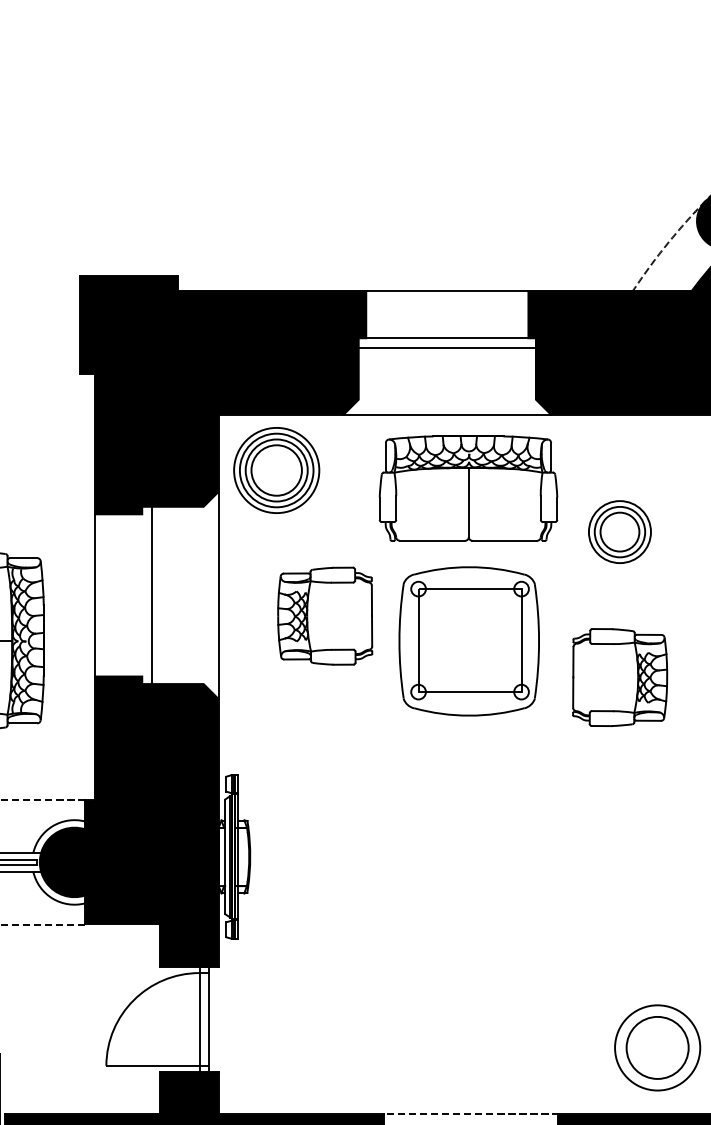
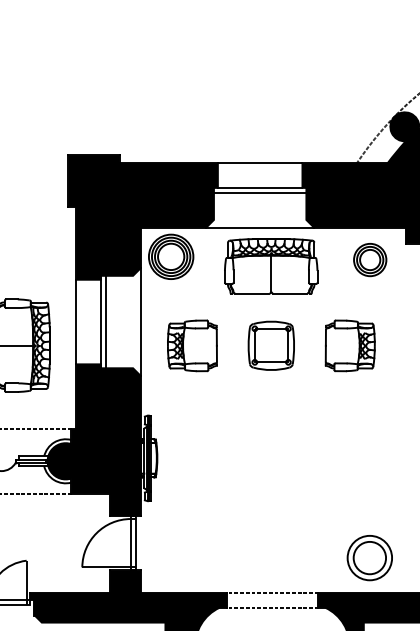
part: (620, 533) -> (370, 260), moved
line: (143, 594) -> (101, 321), added
part: (325, 615) -> (192, 345), moved
part: (467, 640) -> (270, 345), size x0.62
part: (618, 676) -> (349, 345), moved

